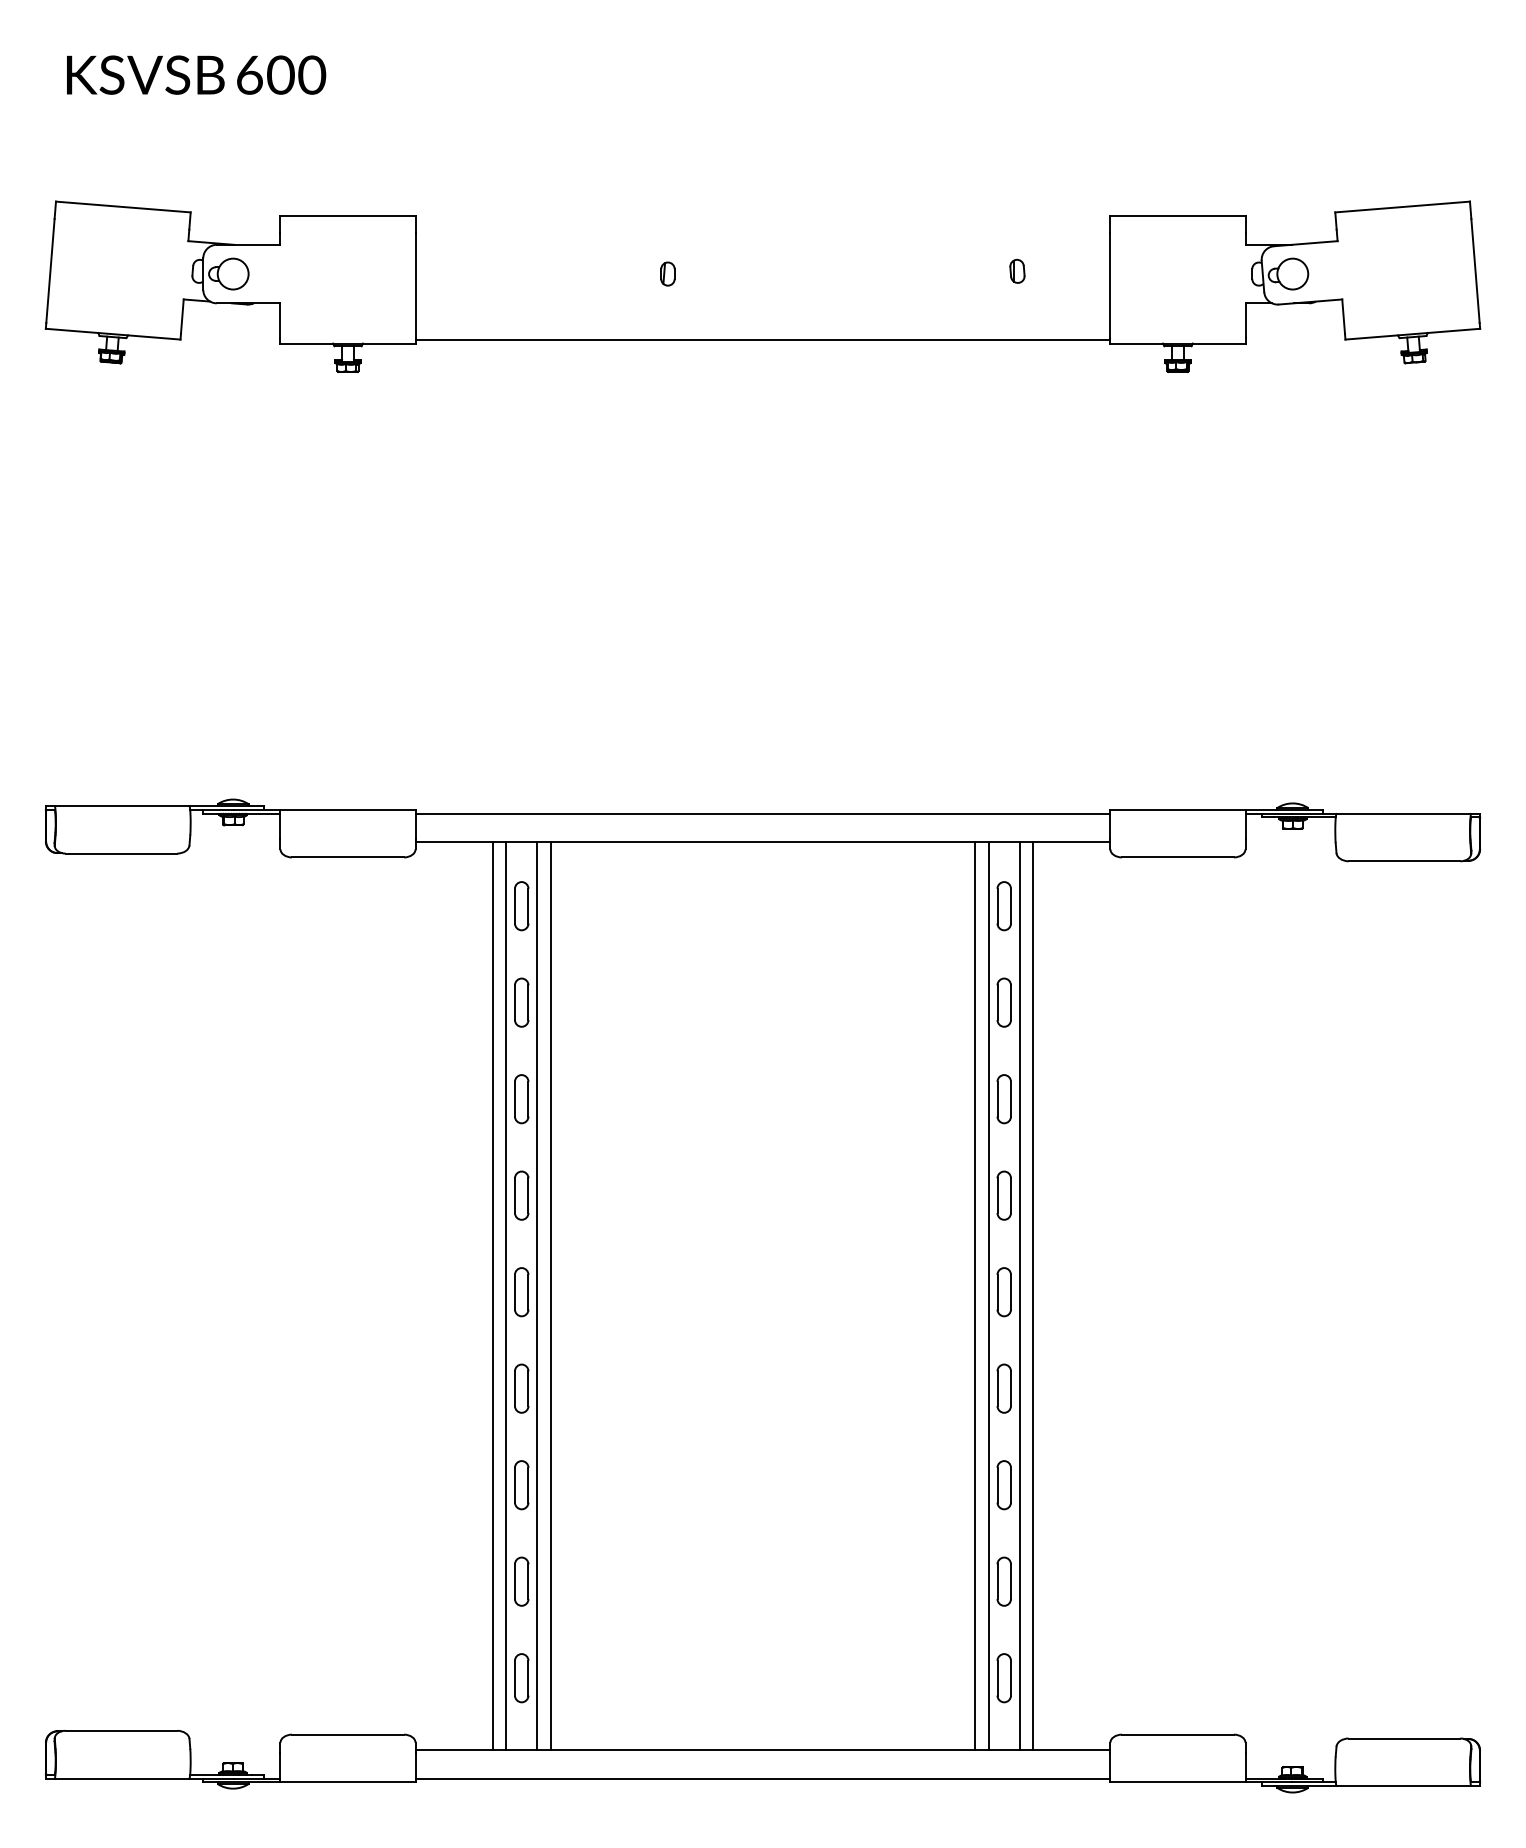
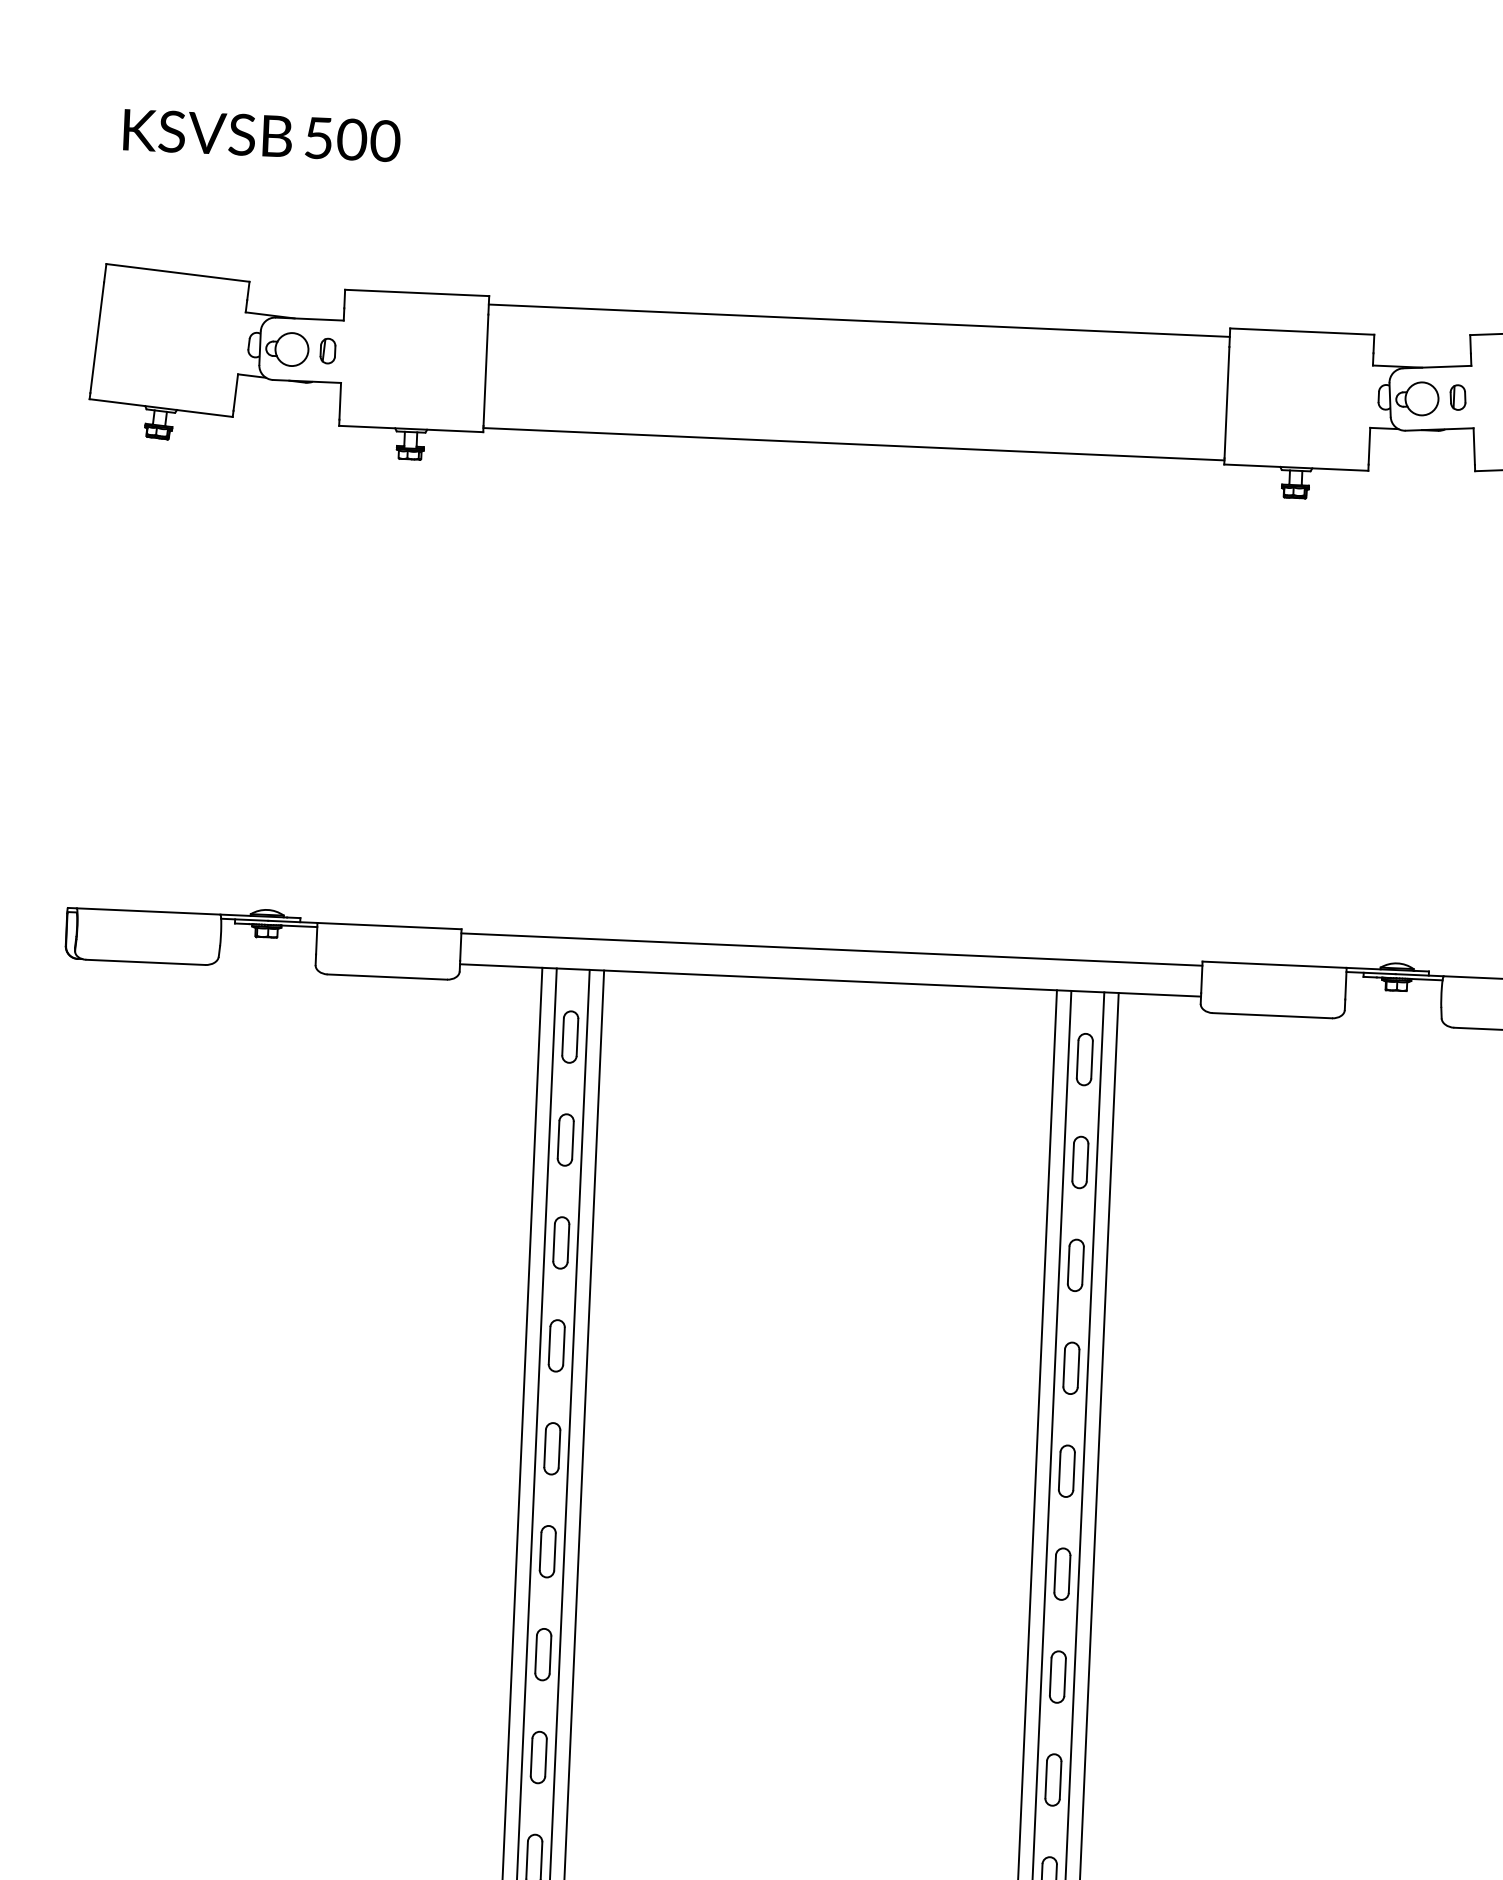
text: (249, 74) -> (318, 137), 600 -> 500
line: (762, 223) -> (858, 320), added
part: (1017, 271) -> (1458, 397), moved
part: (667, 273) -> (327, 350), moved

